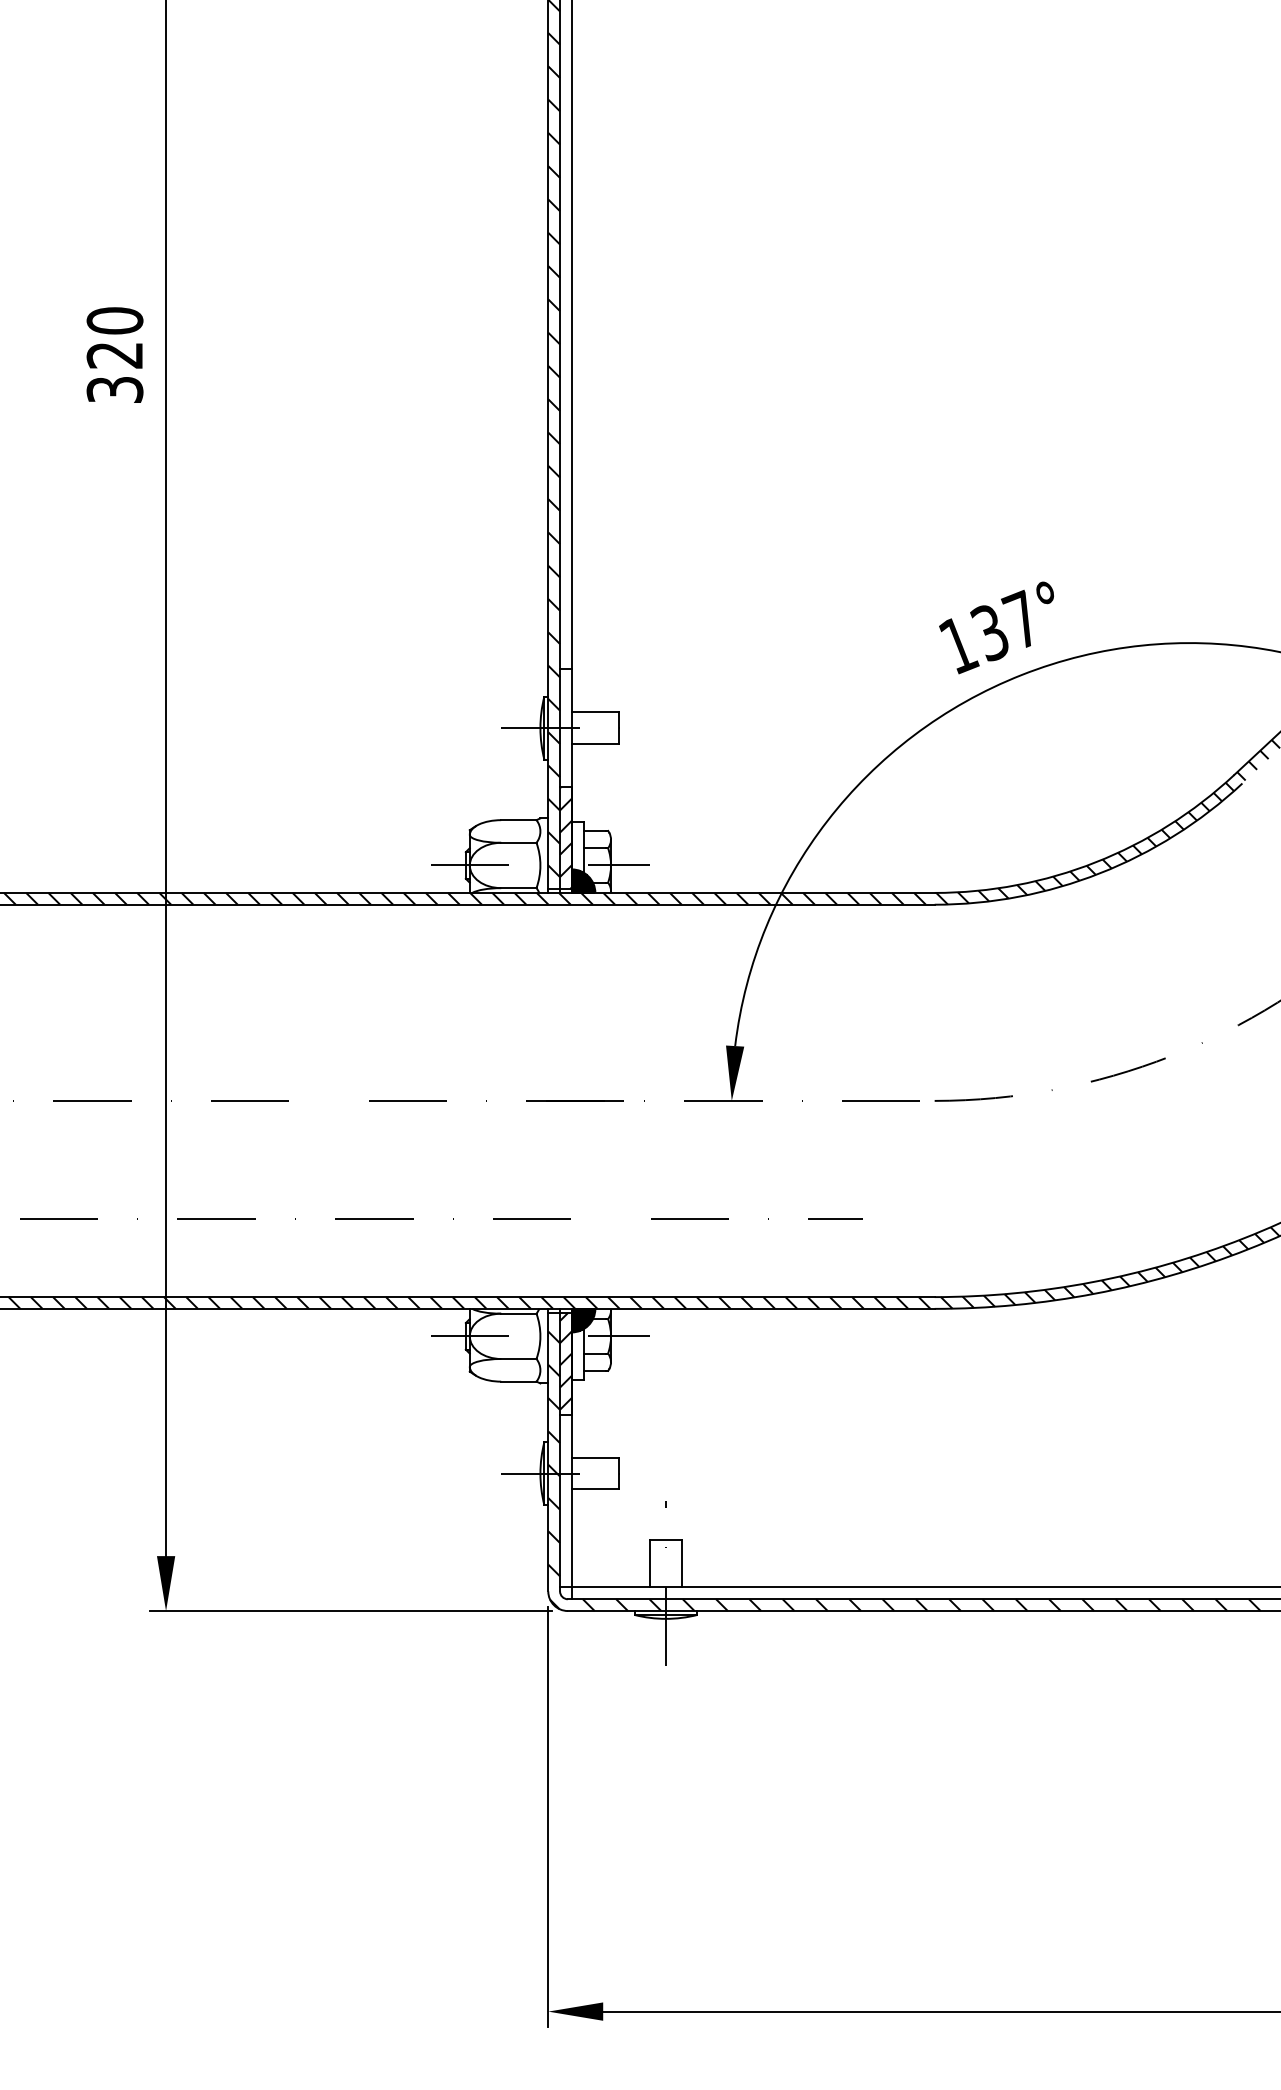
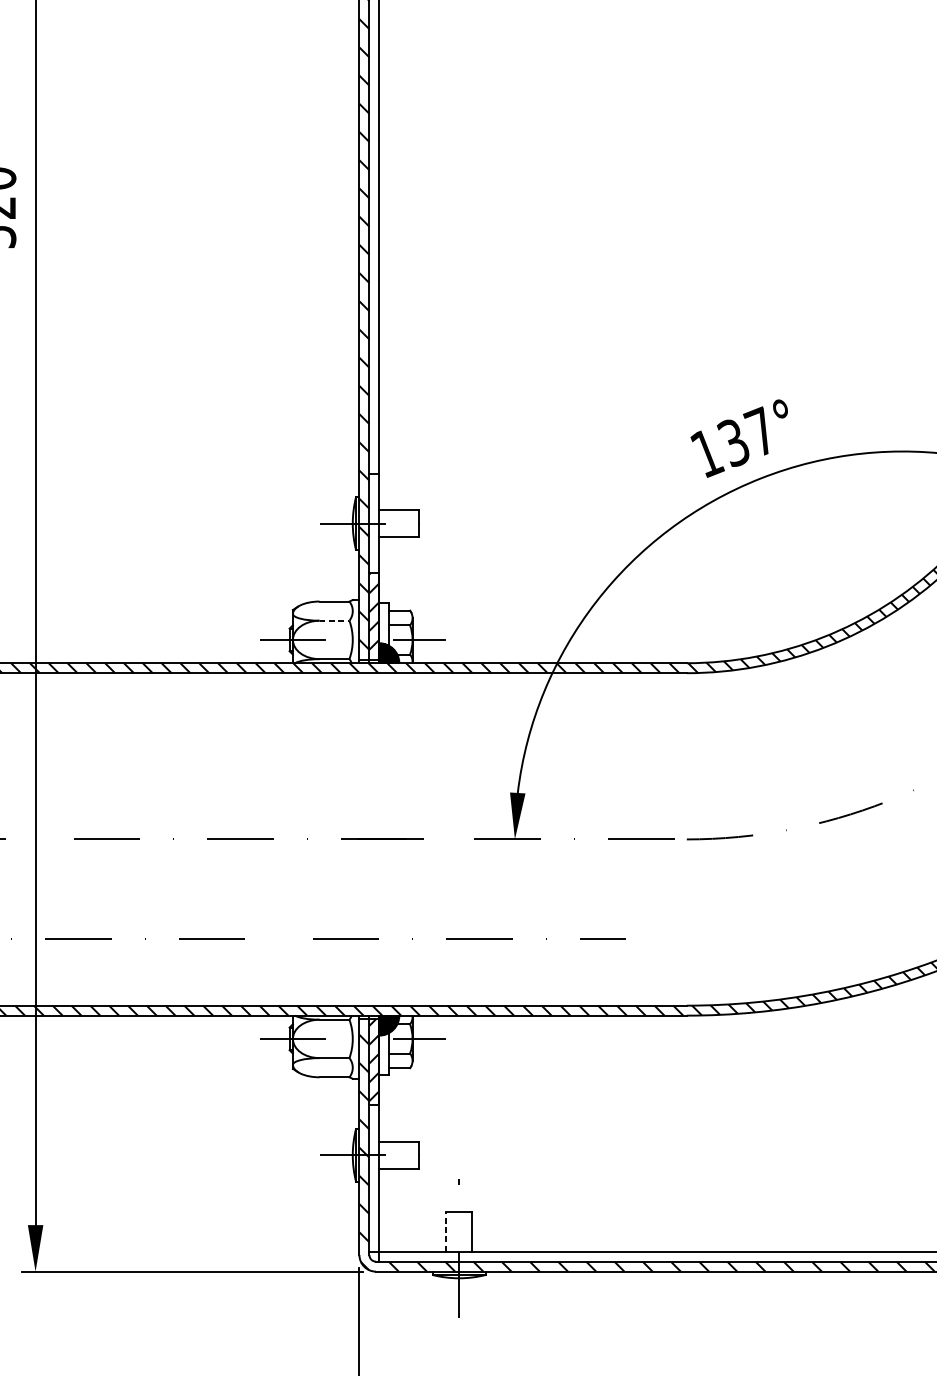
line: (518, 842) -> (334, 620), solid -> dashed
line: (650, 1563) -> (446, 1231), solid -> dashed

